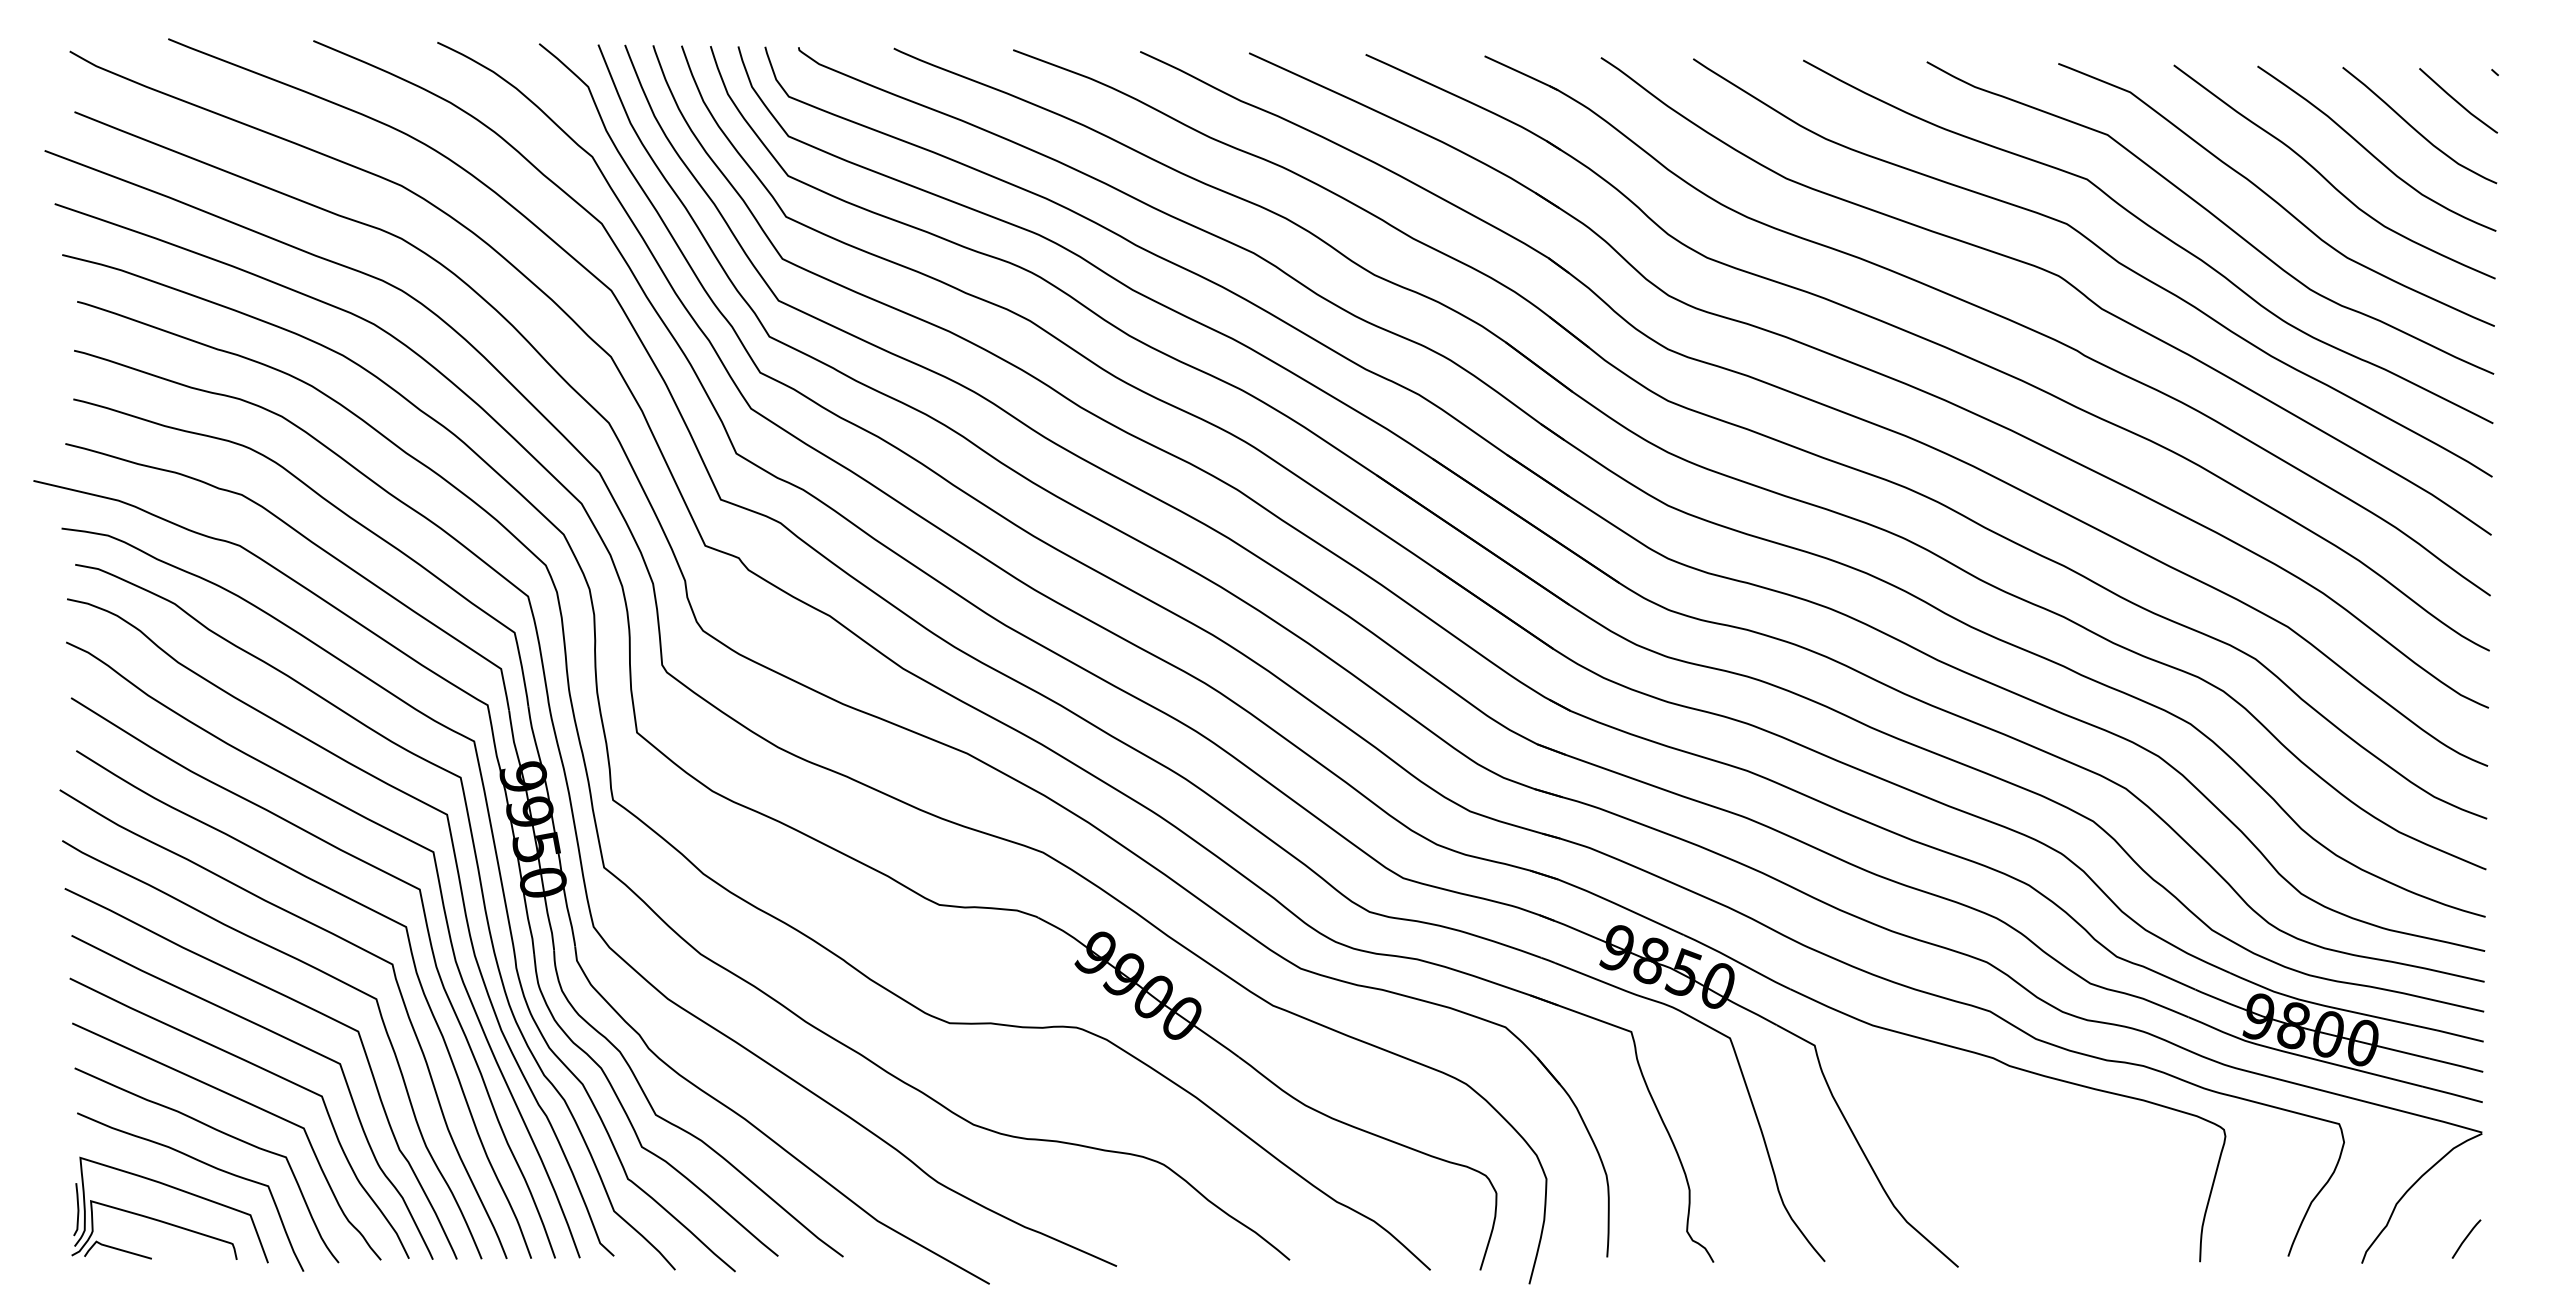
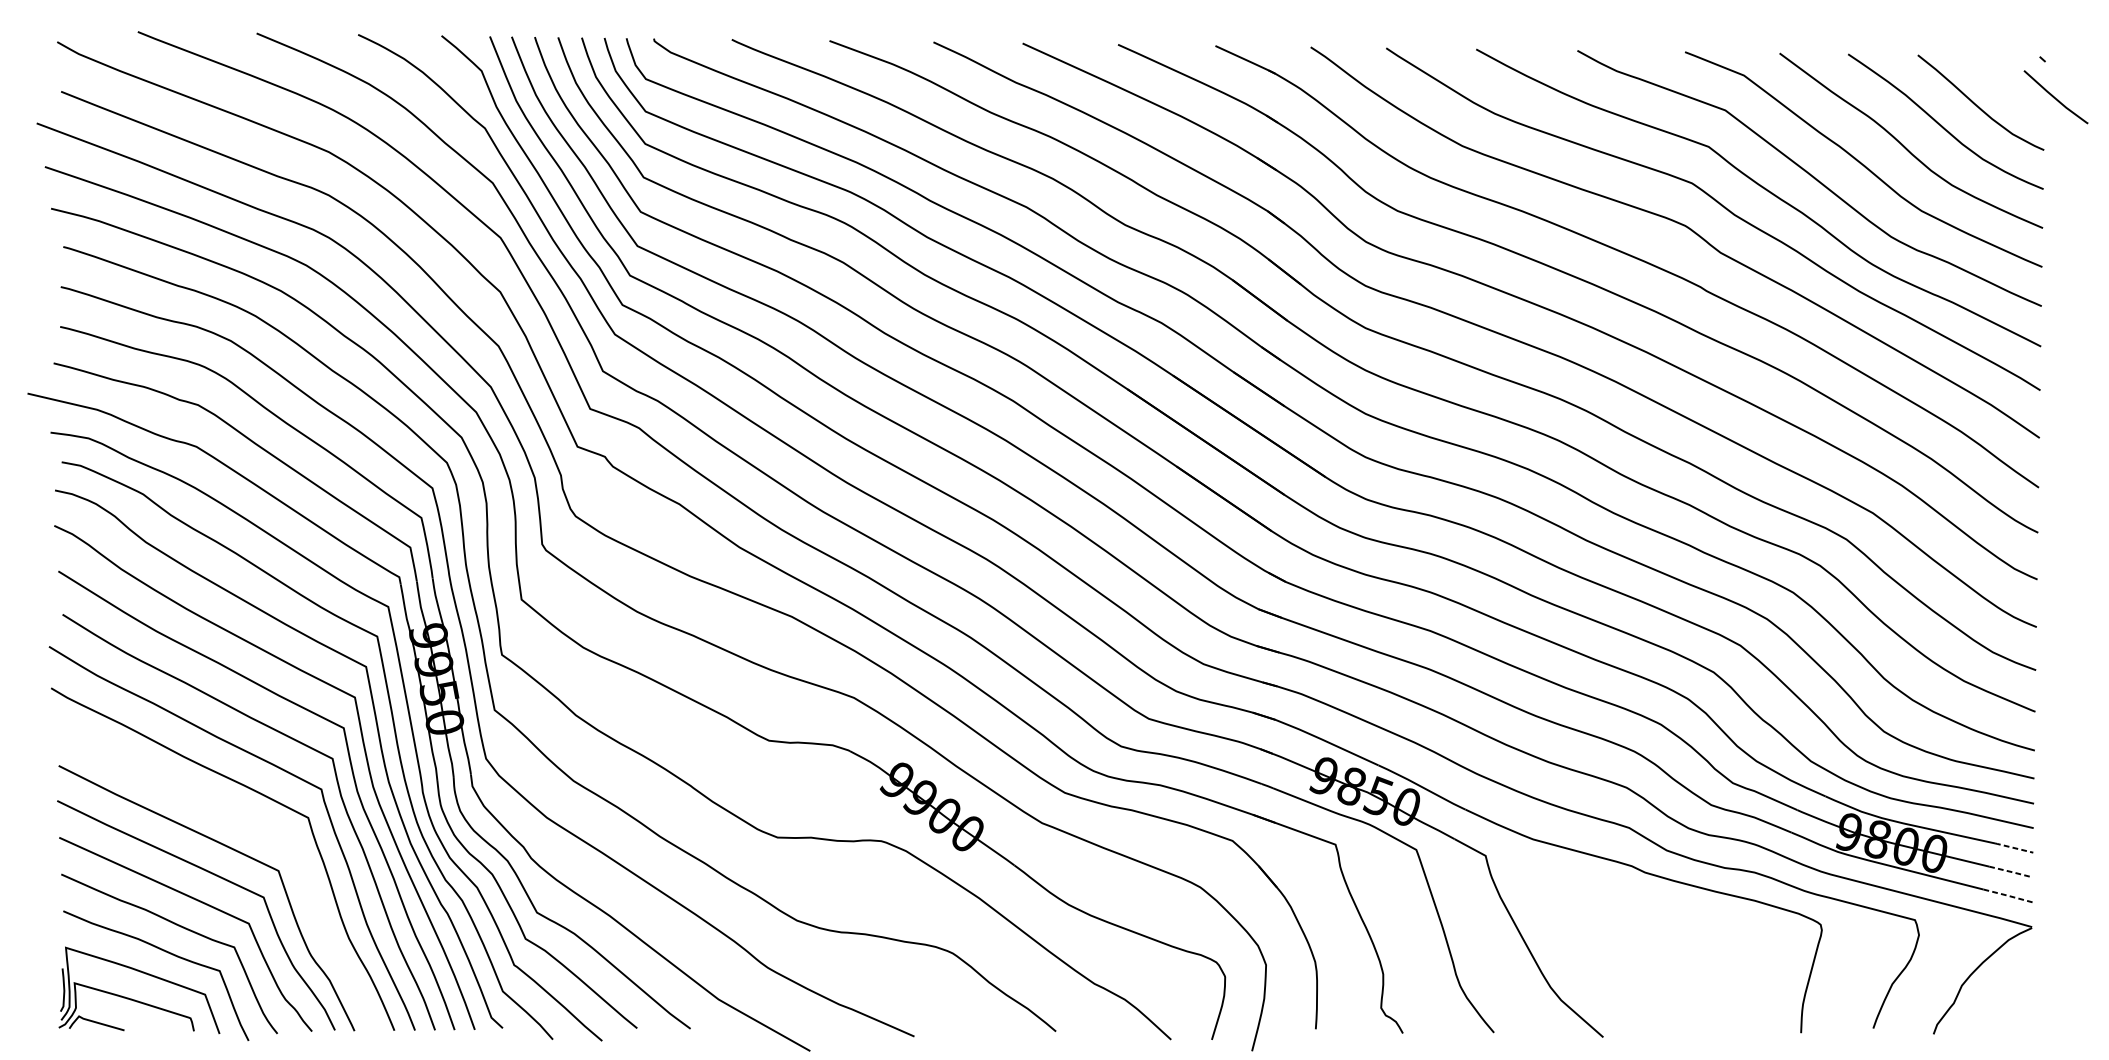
line: (2457, 100) -> (2055, 96), moved
curve: (296, 1002) -> (242, 820), removed
line: (2459, 1035) -> (2013, 847), solid -> dashed
line: (2457, 1065) -> (2011, 872), solid -> dashed
line: (2452, 1094) -> (2007, 895), solid -> dashed
line: (2466, 1238) -> (2019, 1013), removed

